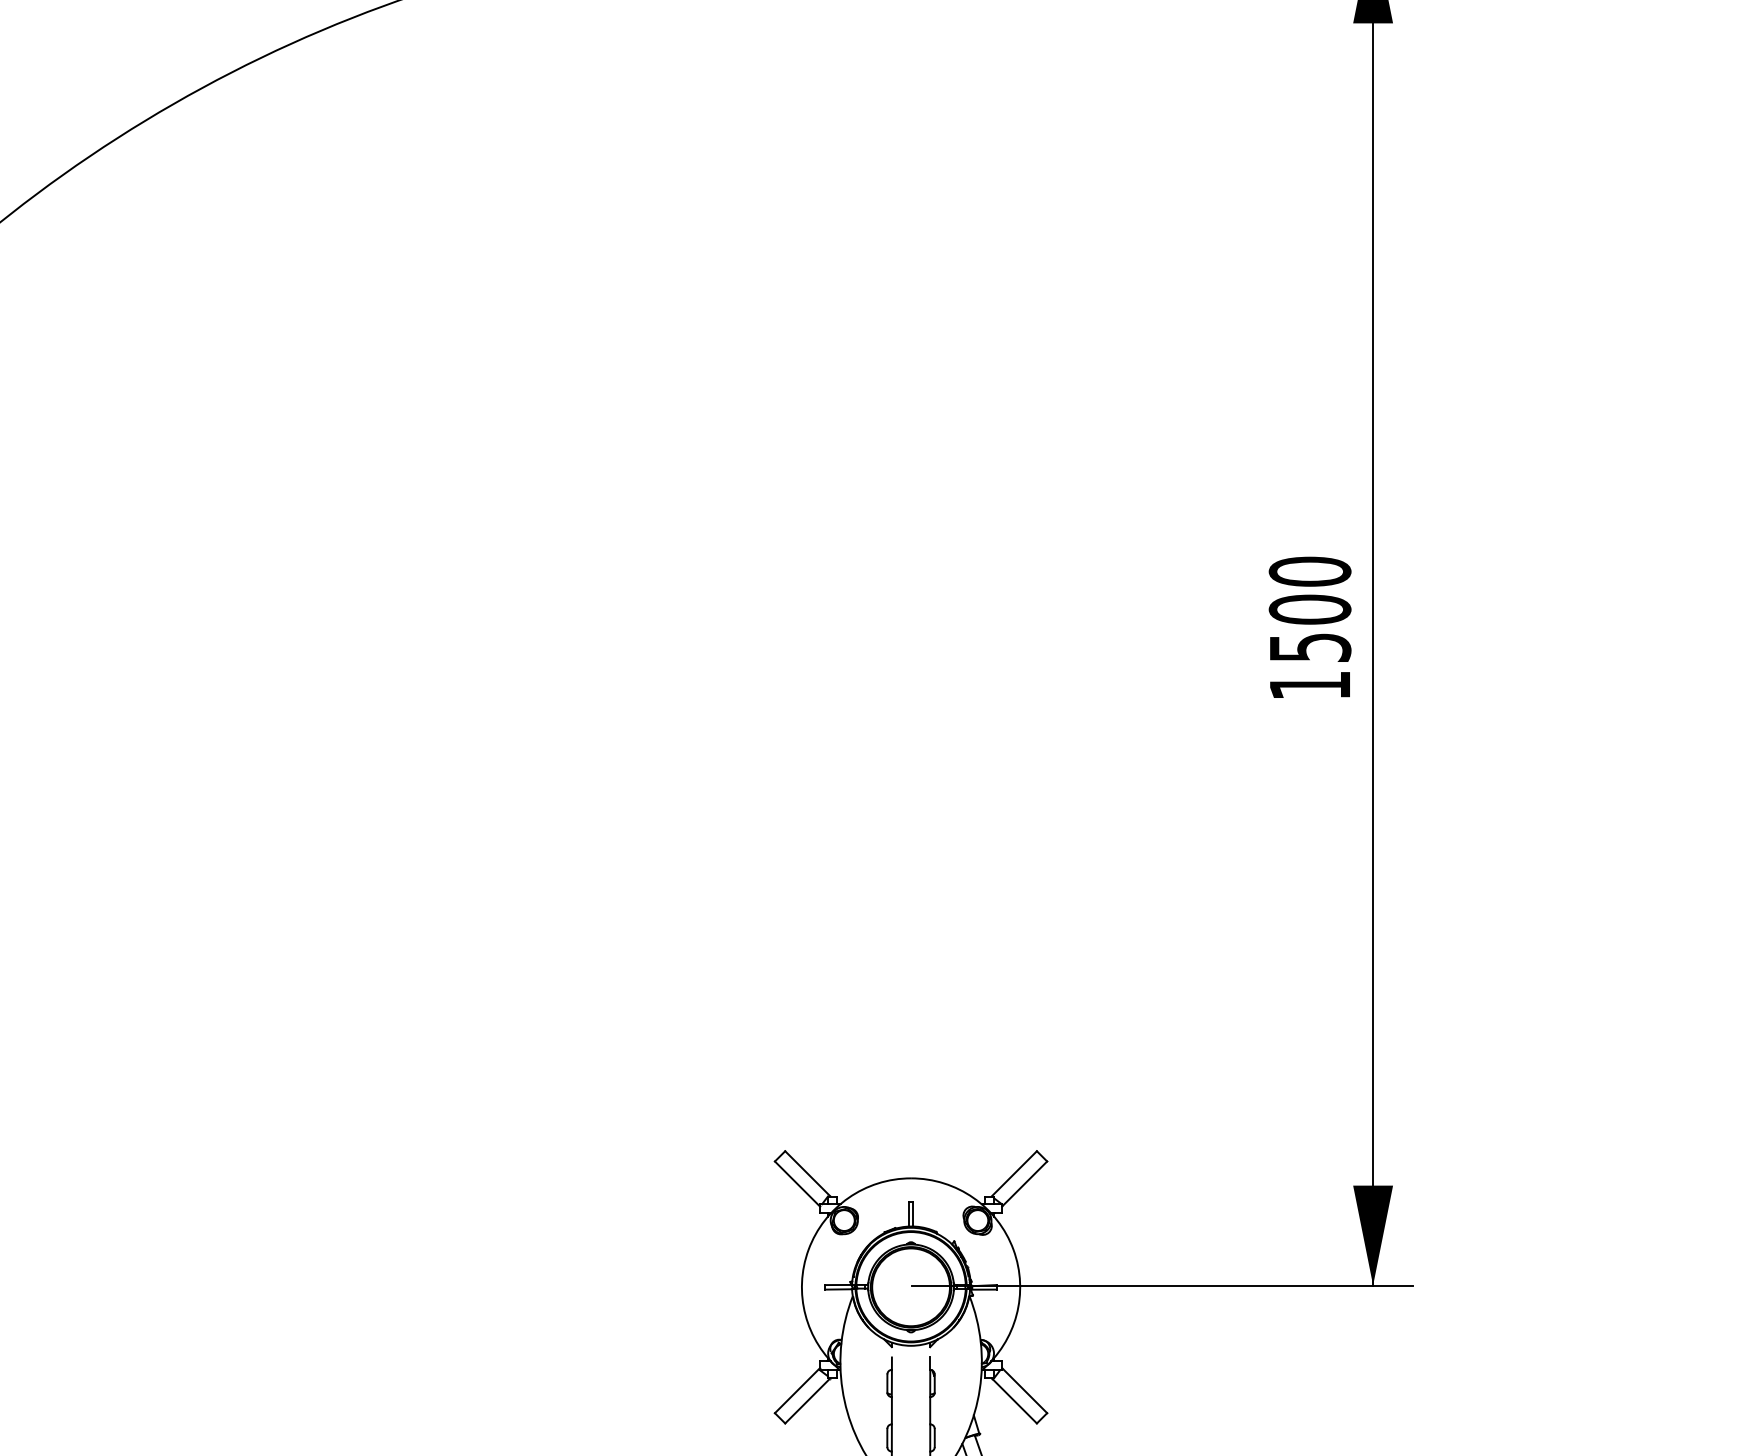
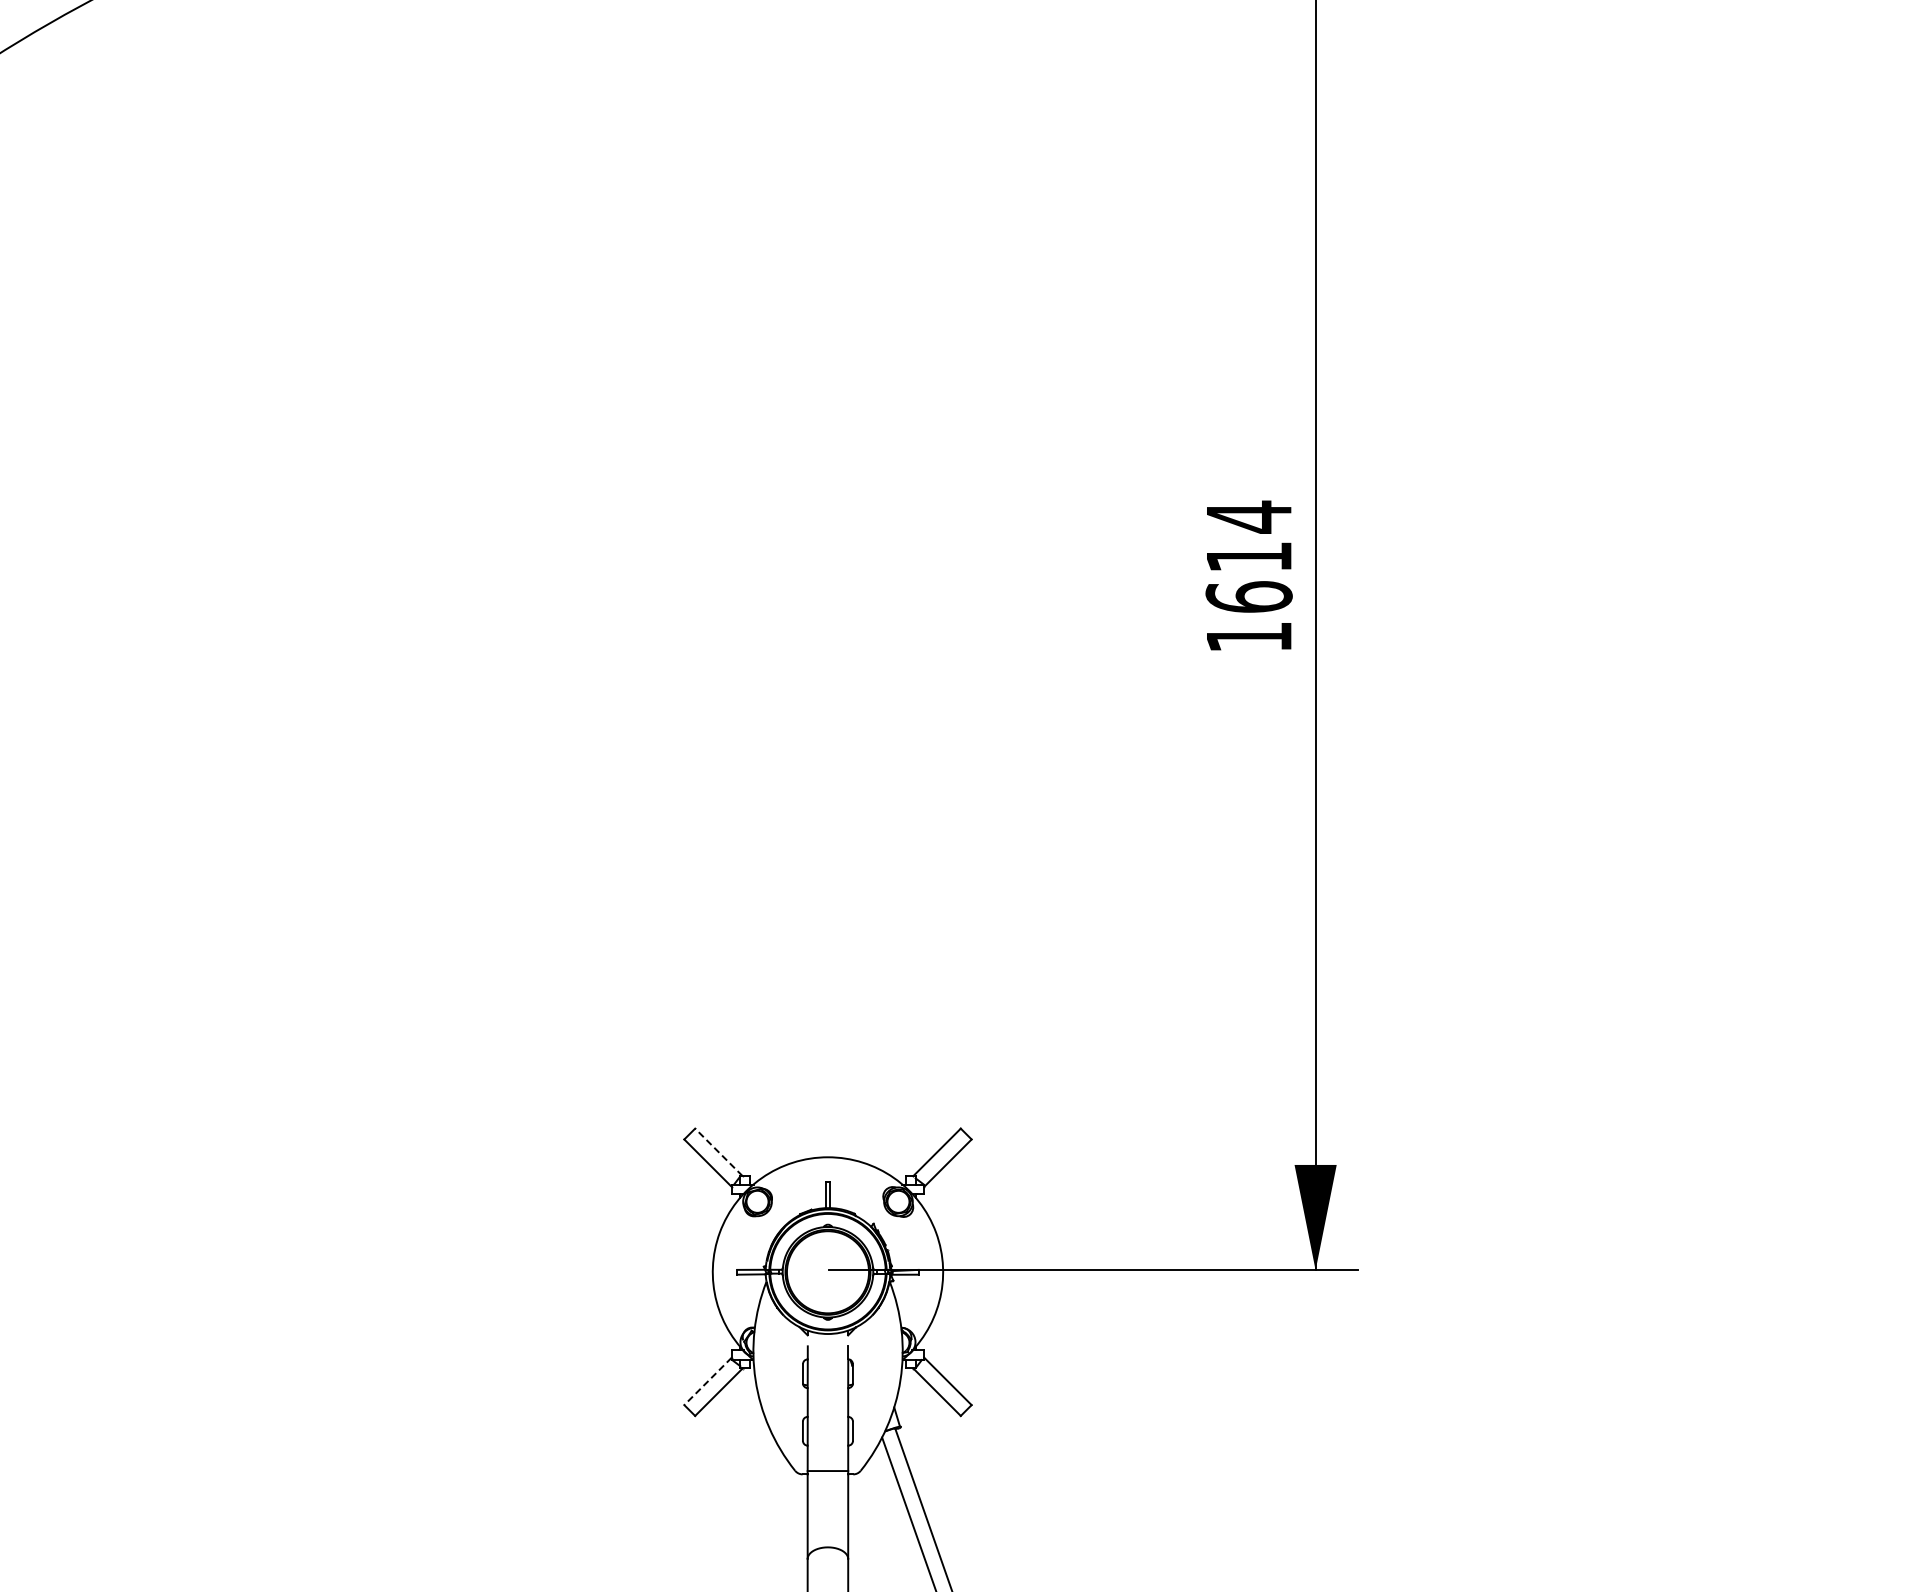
text: (1309, 609) -> (1248, 556), 1500 -> 1614
line: (807, 1173) -> (718, 1152), solid -> dashed
line: (797, 1390) -> (708, 1381), solid -> dashed

